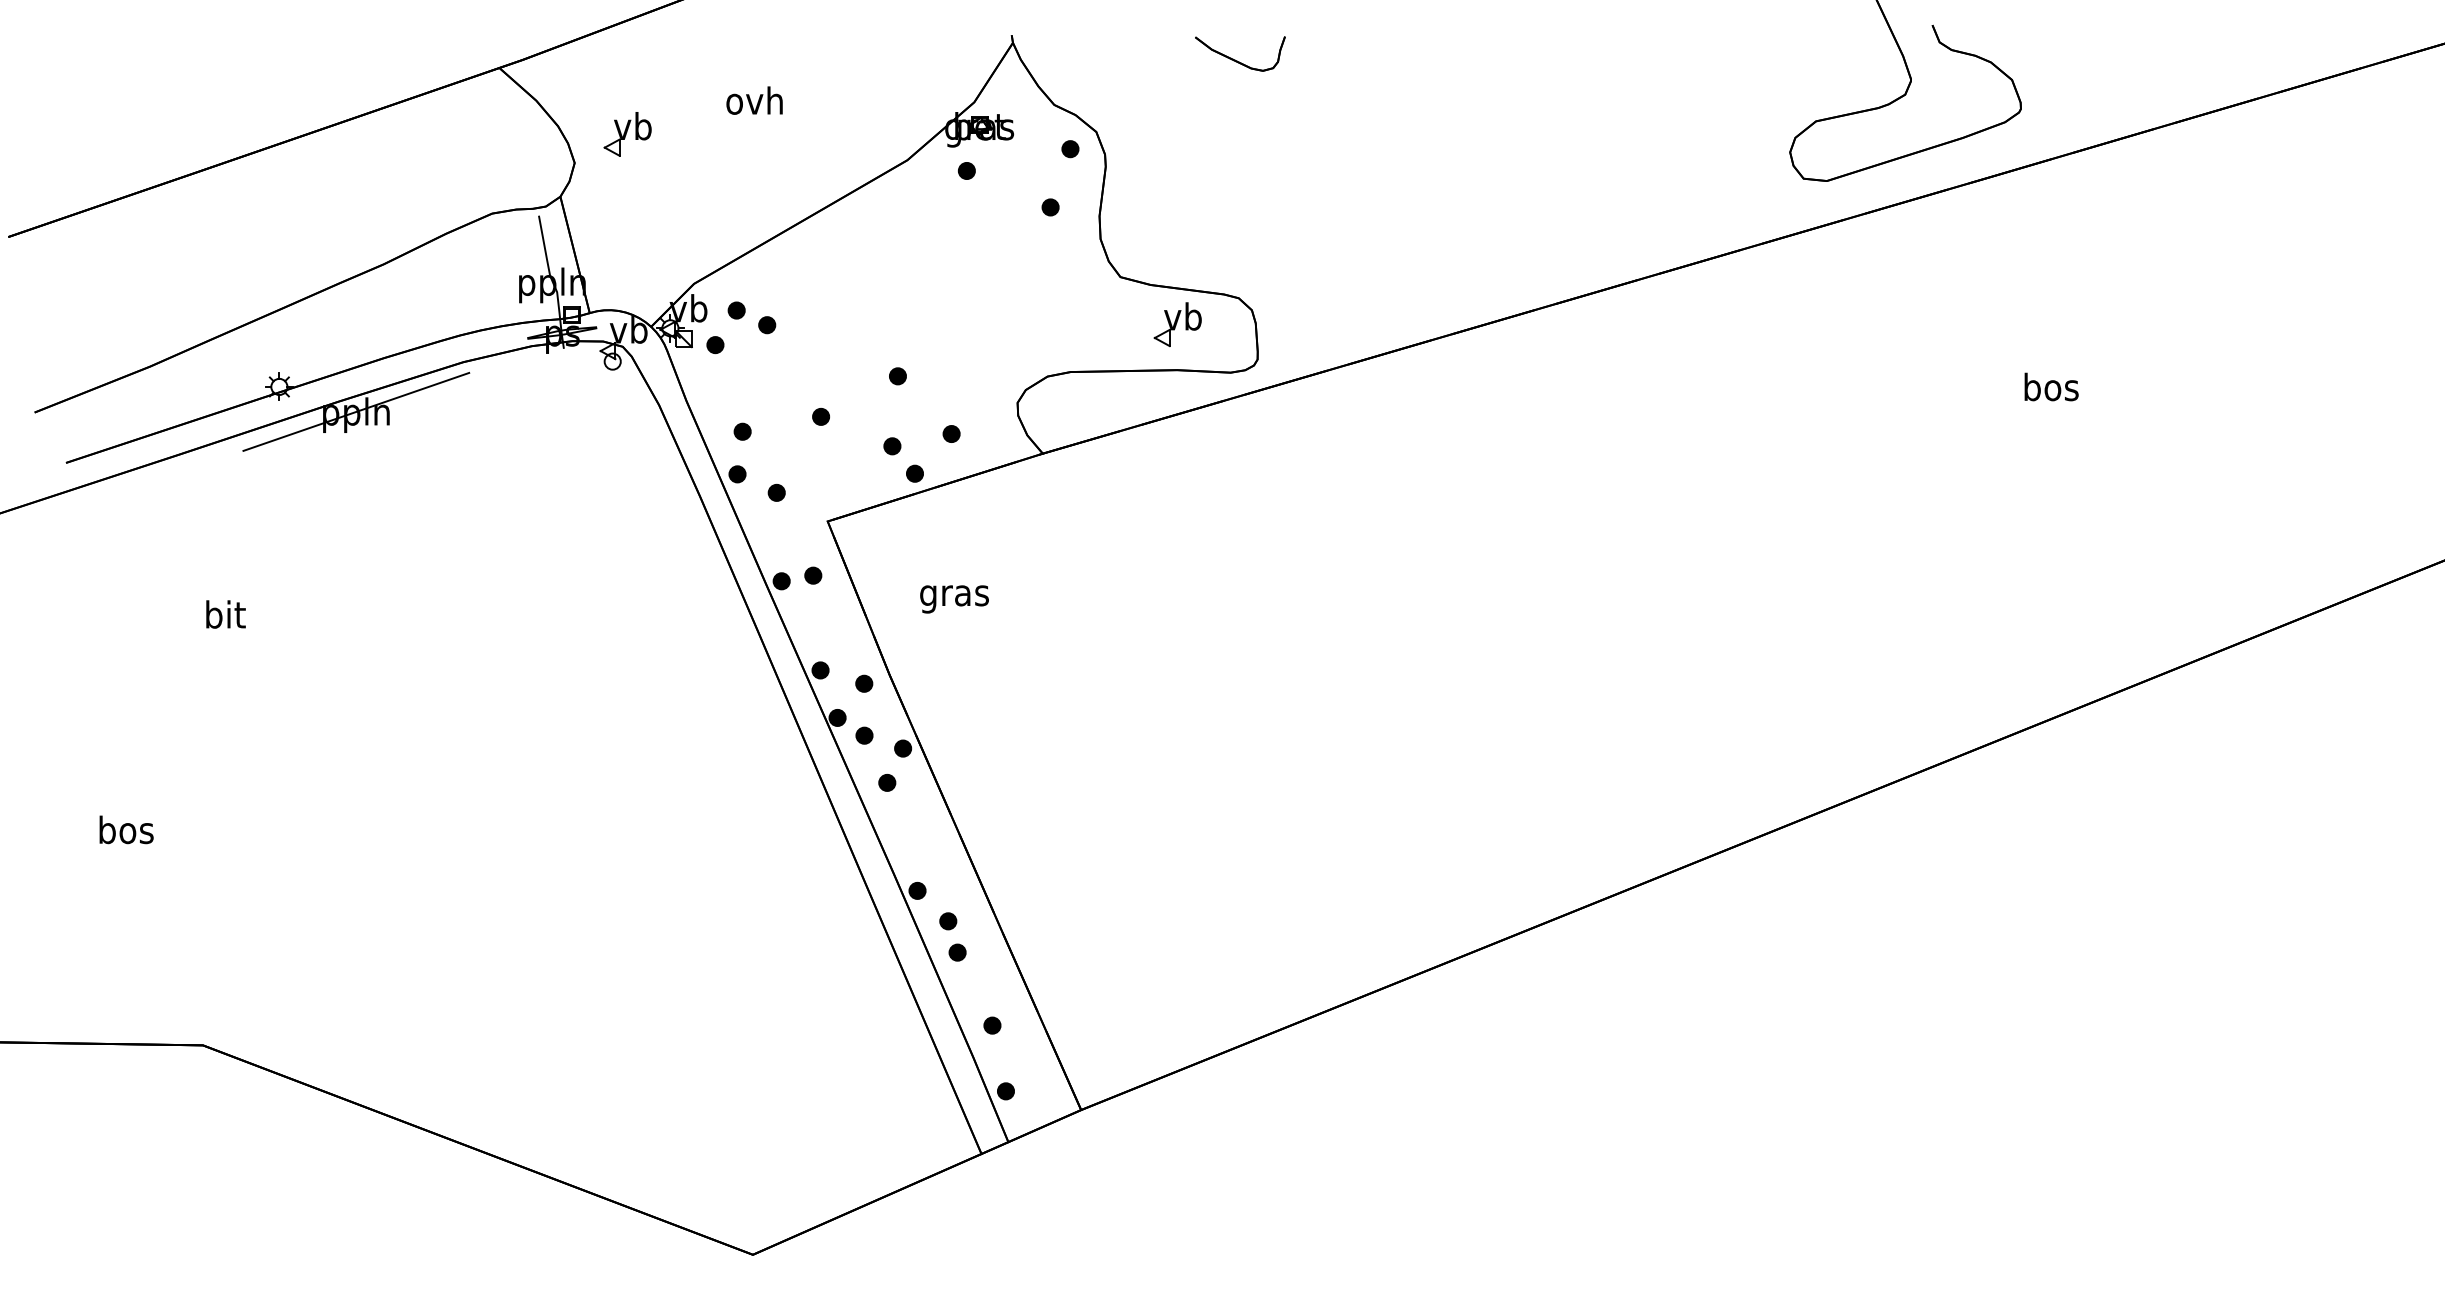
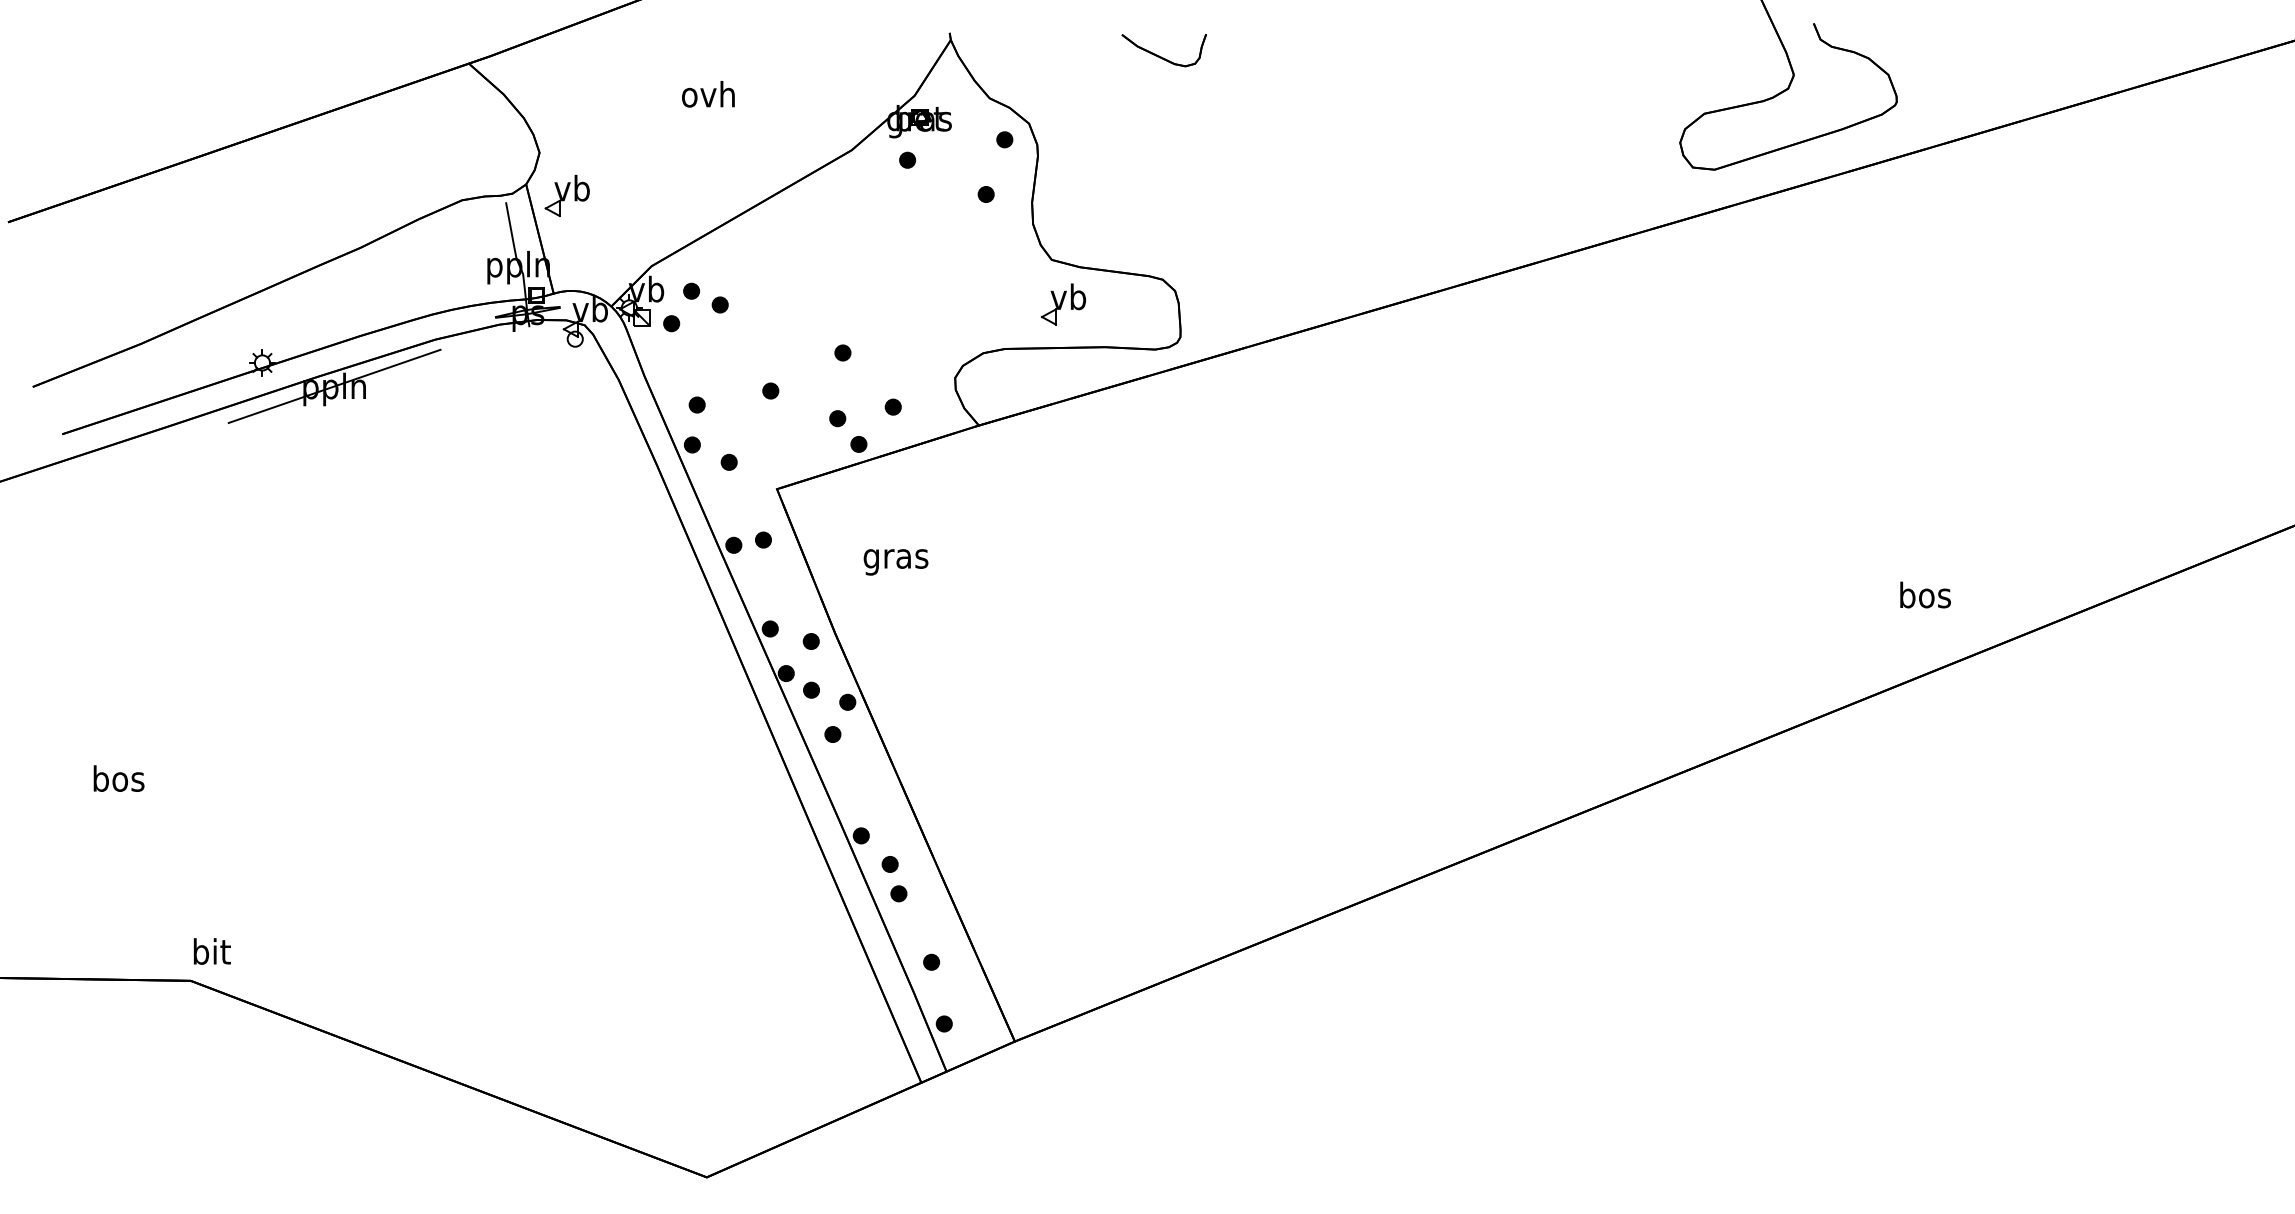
part: (626, 133) -> (566, 195), moved
part: (1177, 324) -> (1063, 304), moved
text: (2051, 386) -> (1925, 594), moved
text: (225, 614) -> (211, 951), moved

